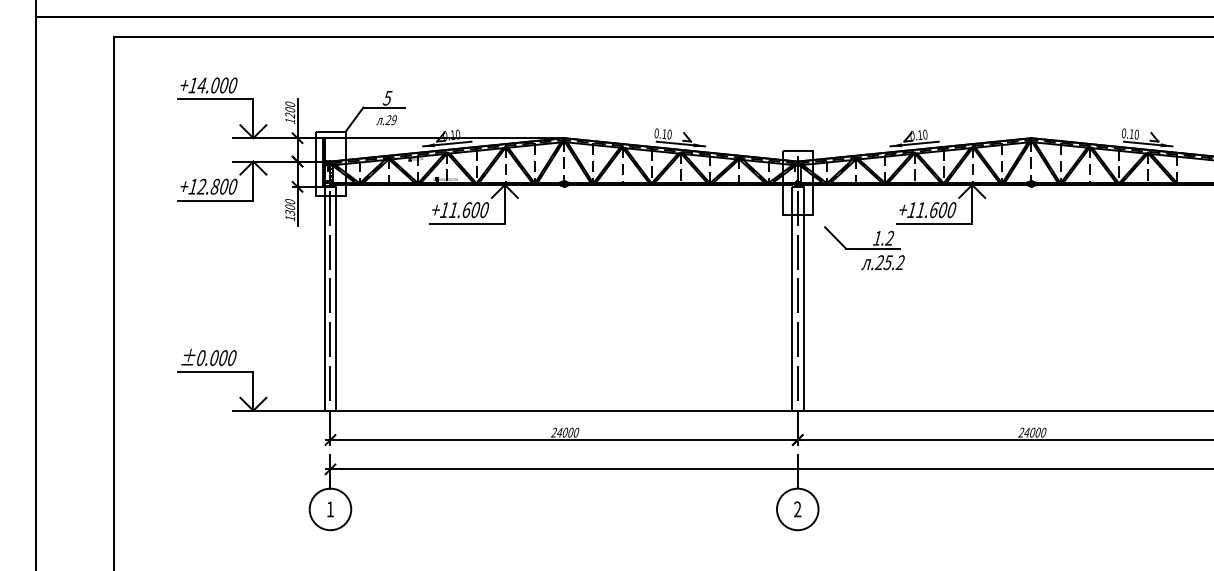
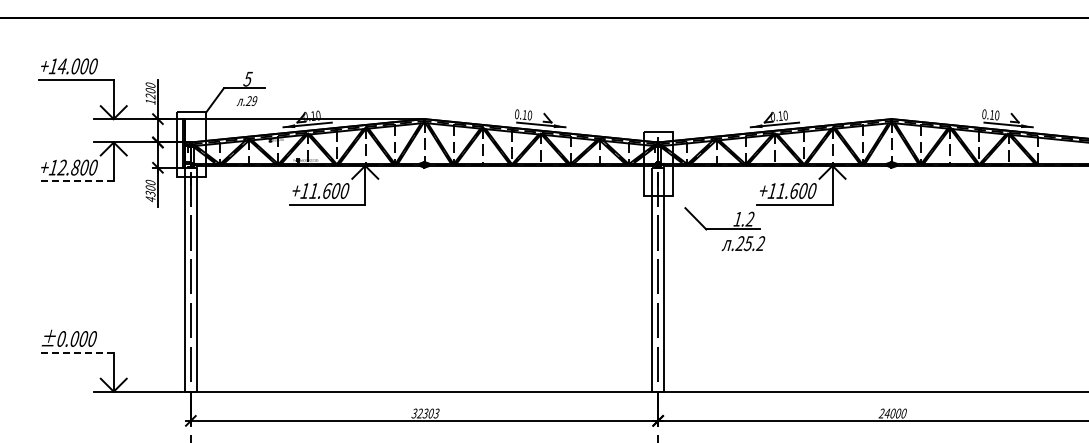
line: (215, 200) -> (75, 181), solid -> dashed
text: (290, 218) -> (150, 199), 1300 -> 4300
line: (215, 371) -> (75, 352), solid -> dashed
text: (565, 432) -> (425, 413), 24000 -> 32303

